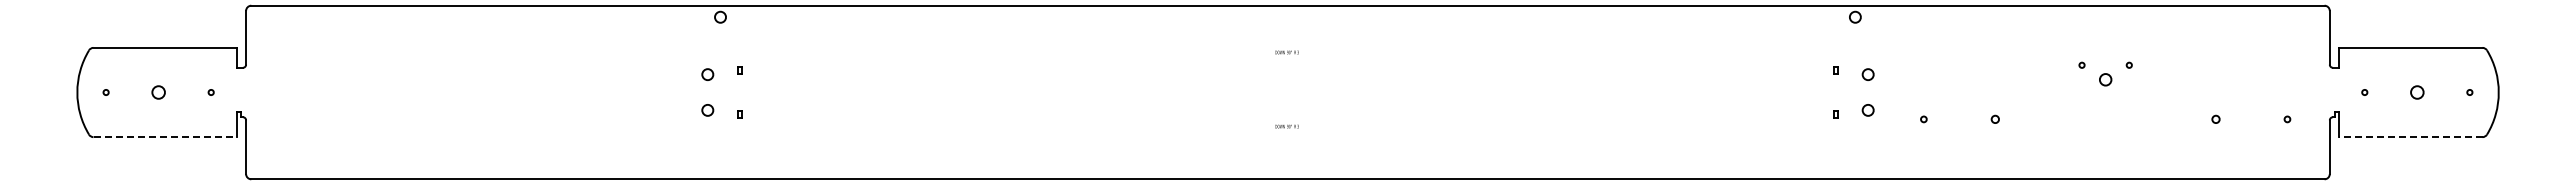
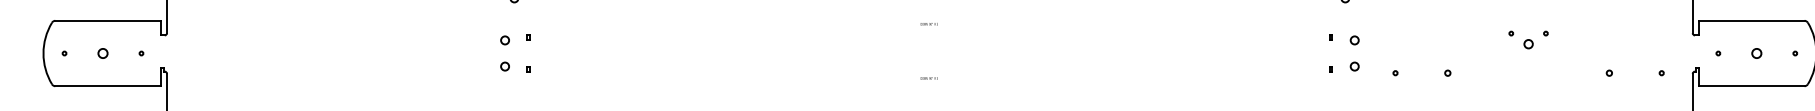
line: (165, 137) -> (108, 86), dashed -> solid
line: (2410, 137) -> (1751, 86), dashed -> solid

